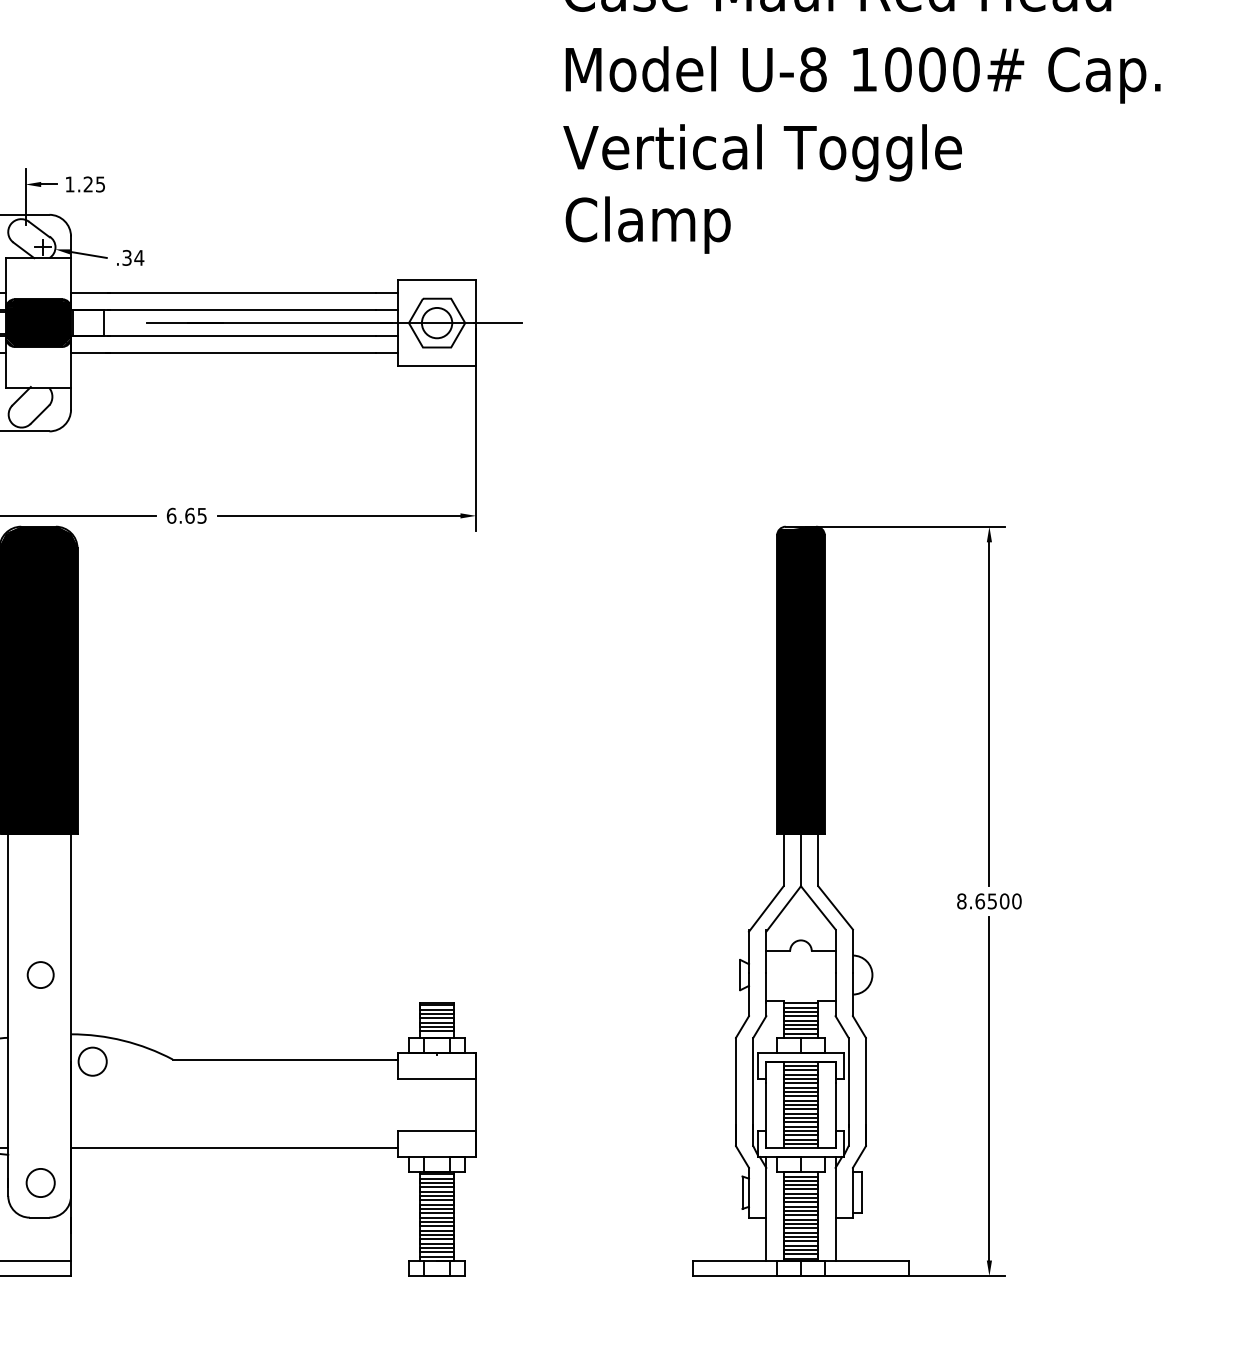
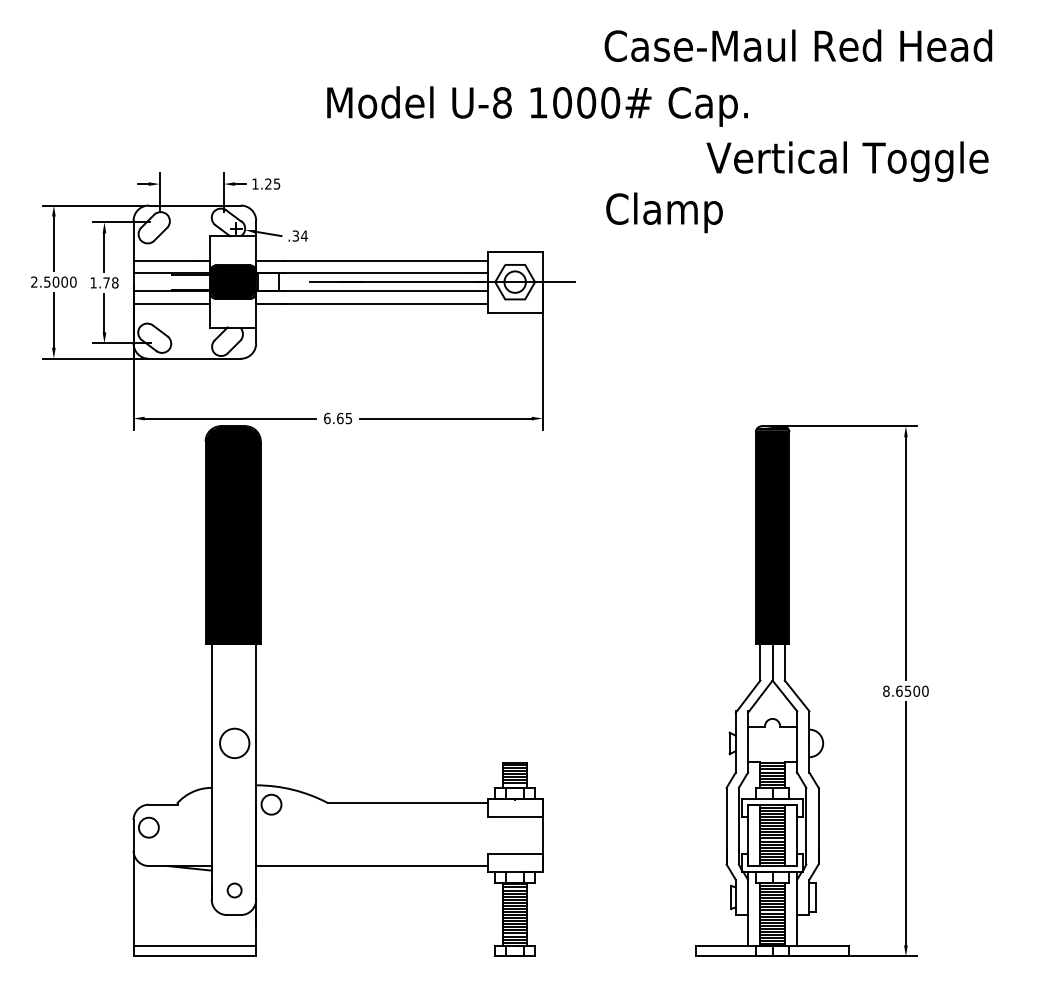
text: (863, 74) -> (537, 106), moved
part: (762, 152) -> (847, 161), moved
circle: (40, 975) -> (234, 743), size x1.6
circle: (40, 1182) -> (234, 890), size x0.7

